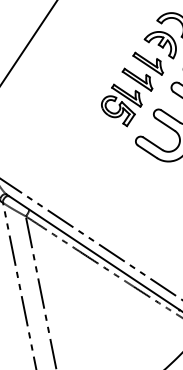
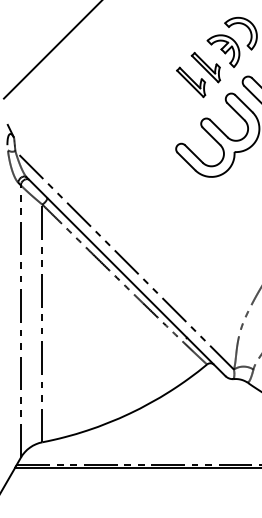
part: (121, 104) -> (168, 105), removed

